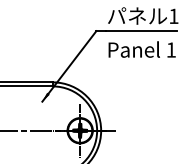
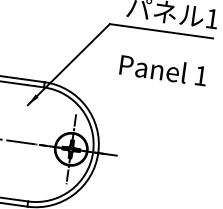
text: (141, 49) -> (162, 69), moved

